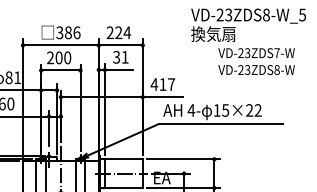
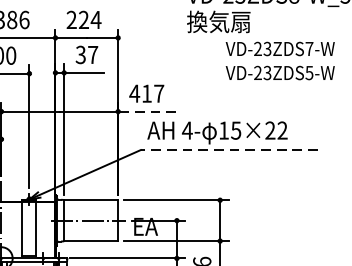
text: (124, 57) -> (92, 55), 31 -> 37
text: (276, 69) -> (308, 72), VD-23ZDS8-W -> VD-23ZDS5-W
line: (163, 97) -> (147, 112), solid -> dashed
line: (220, 124) -> (228, 150), solid -> dashed

